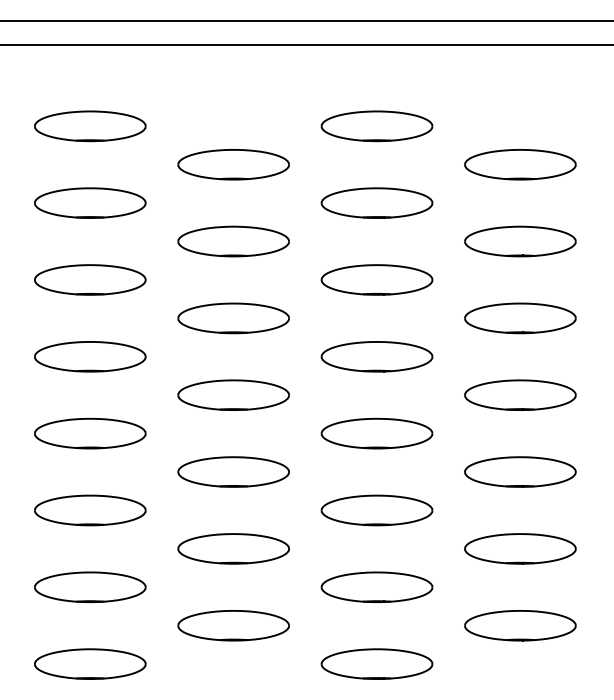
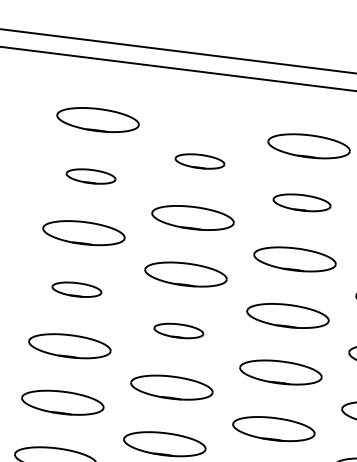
part: (233, 164) -> (199, 161), size x0.6
part: (90, 202) -> (91, 176), size x0.6
part: (376, 202) -> (301, 202), size x0.7
part: (90, 356) -> (77, 289), size x0.6
part: (233, 394) -> (178, 330), size x0.6

